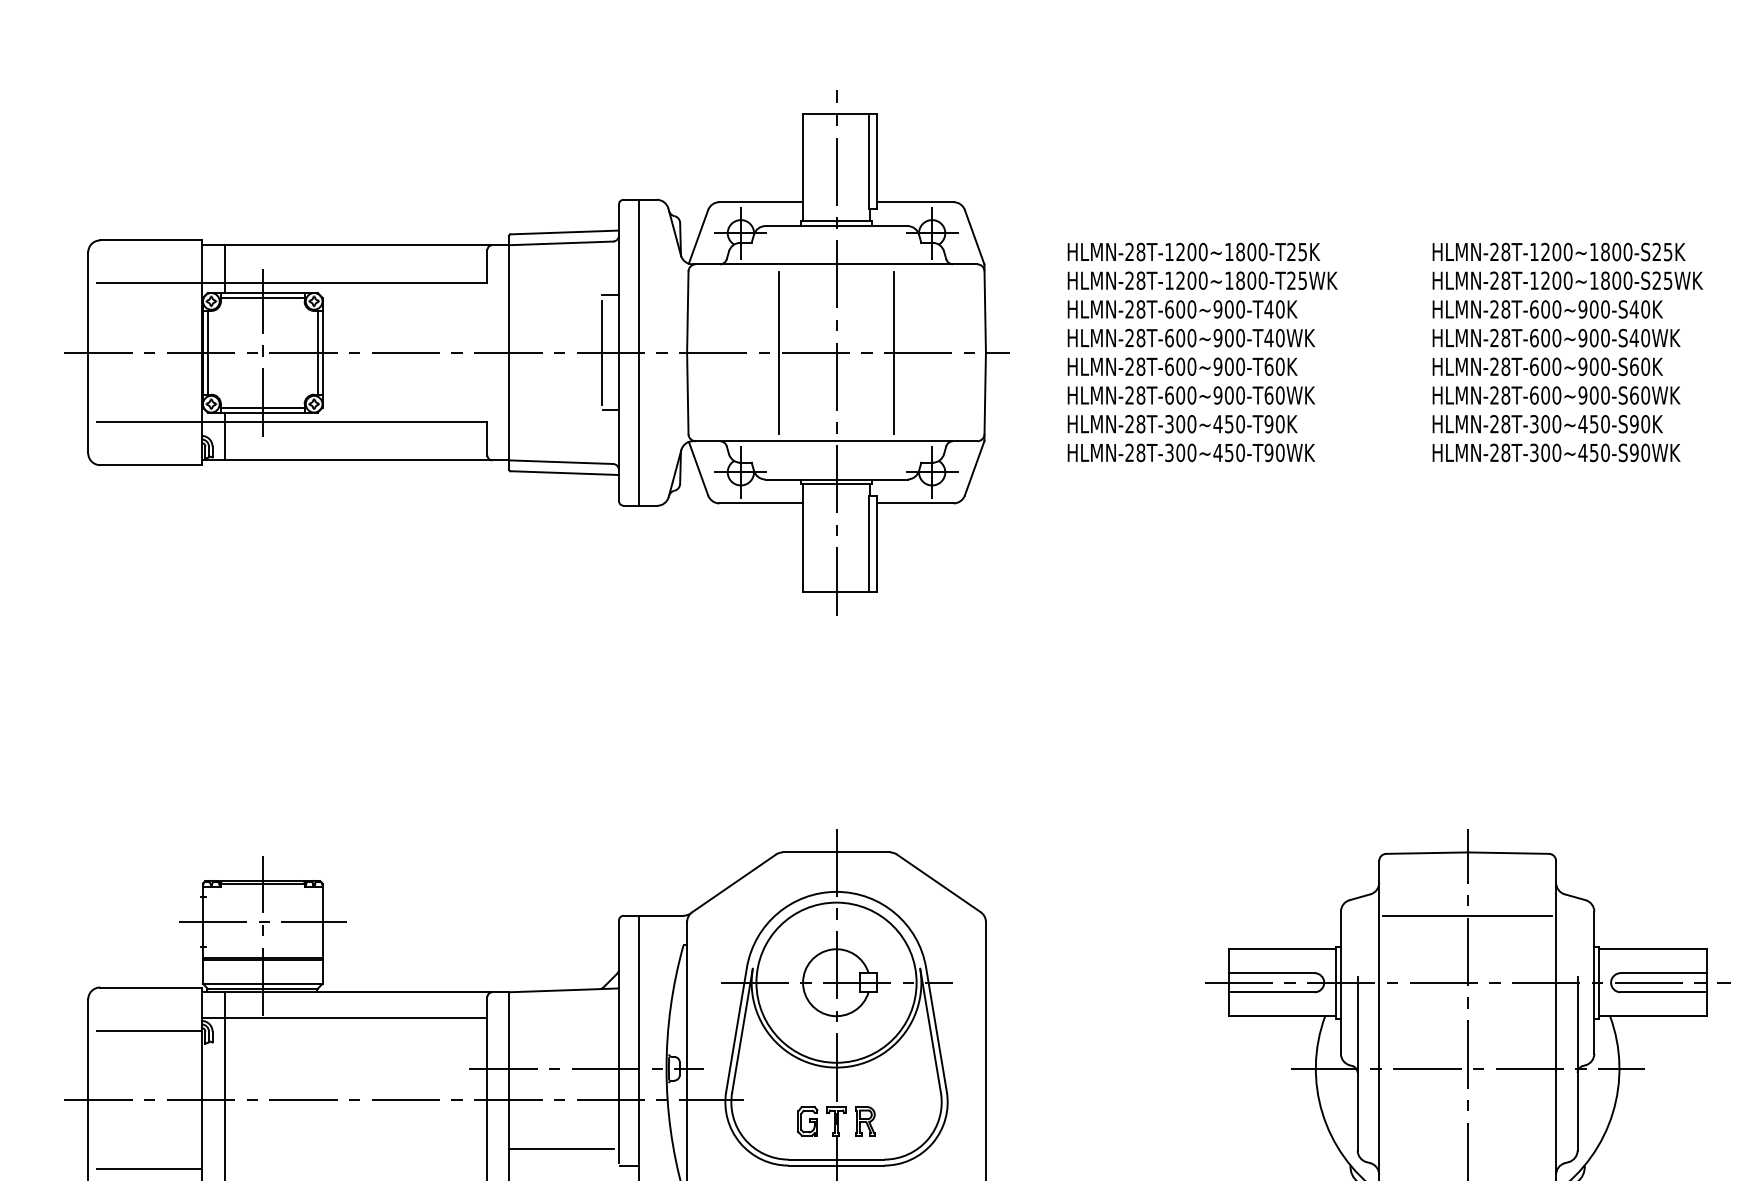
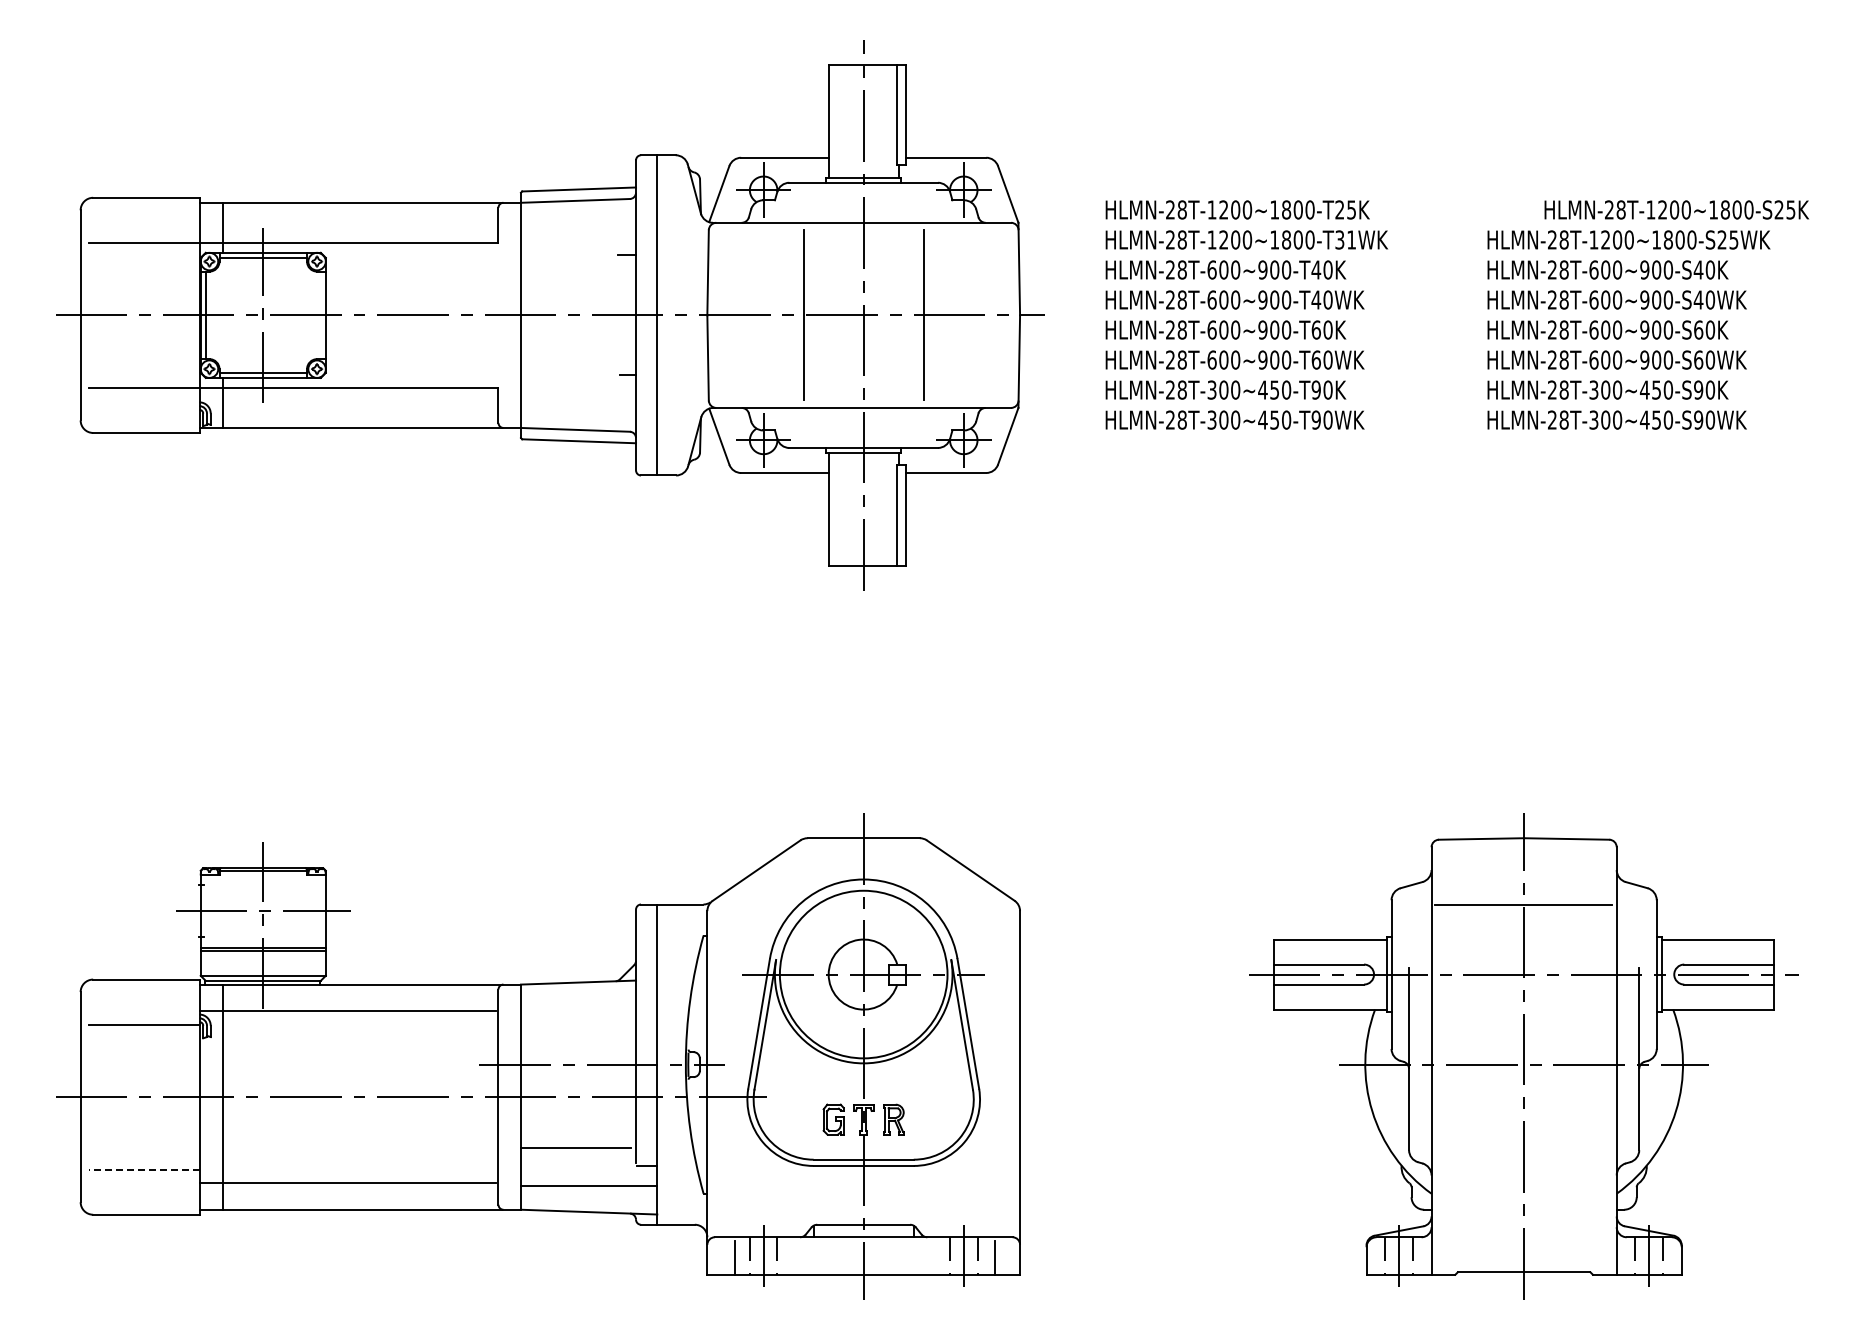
text: (1558, 251) -> (1676, 209), moved
text: (1296, 280) -> (1345, 239), HLMN-28T-1200~1800-T25WK -> HLMN-28T-1200~1800-T31WK
line: (317, 352) -> (320, 315), removed
line: (602, 352) -> (618, 315), removed
line: (149, 1168) -> (144, 1169), solid -> dashed

